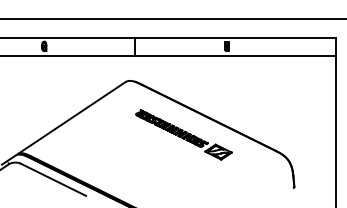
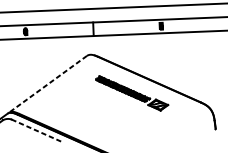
line: (71, 118) -> (48, 84), solid -> dashed
line: (52, 179) -> (35, 130), solid -> dashed

